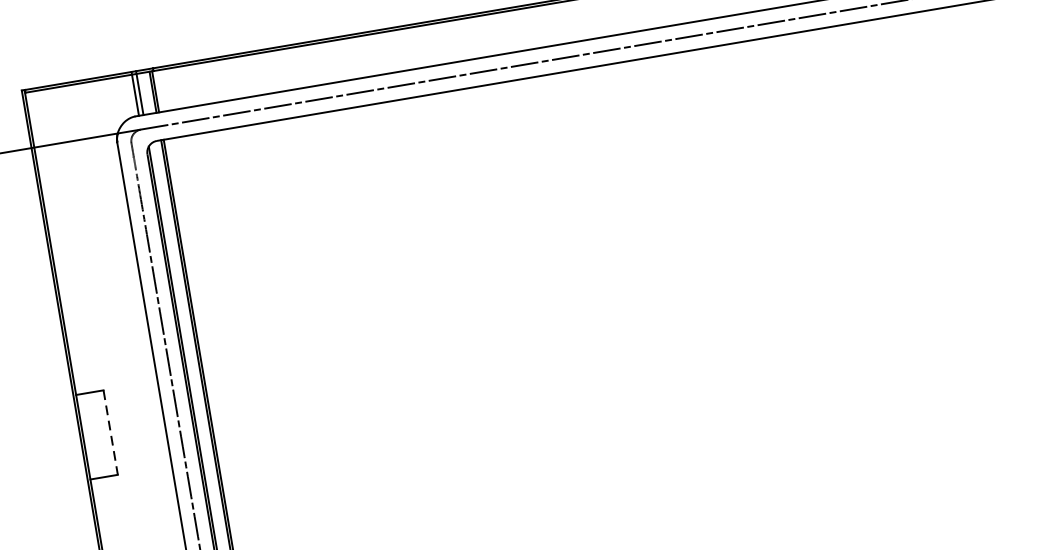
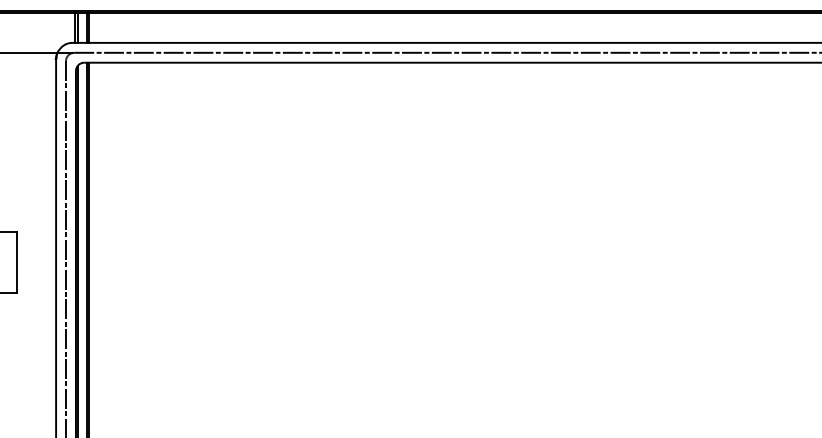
line: (110, 432) -> (16, 262), dashed -> solid

